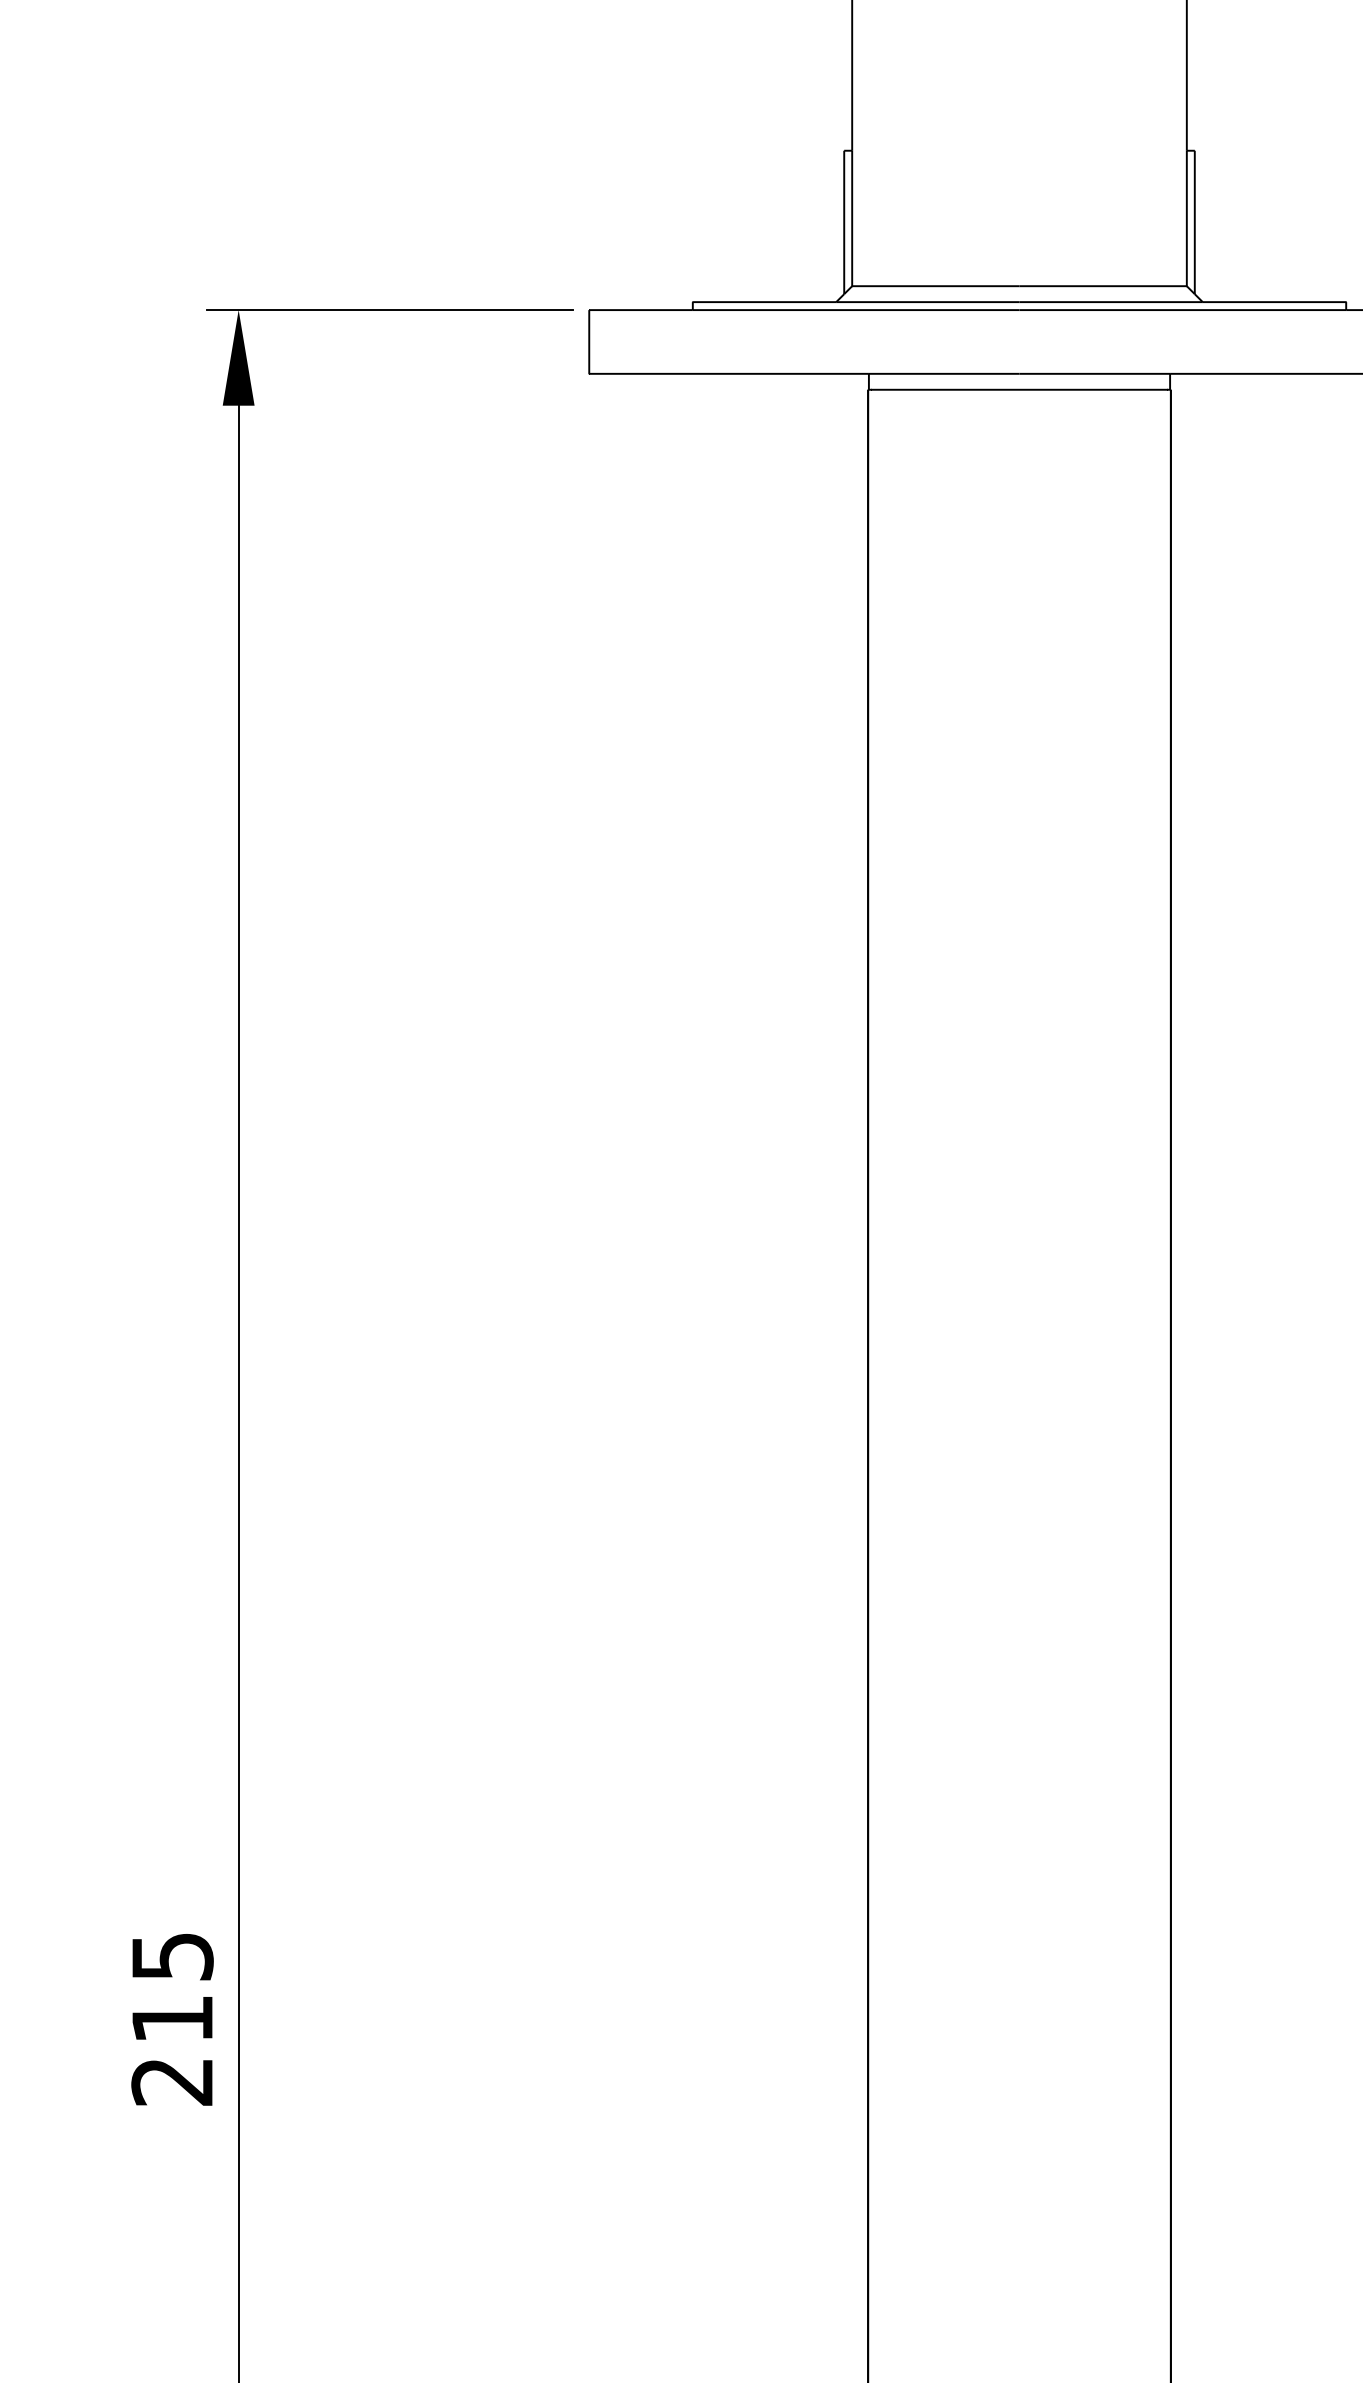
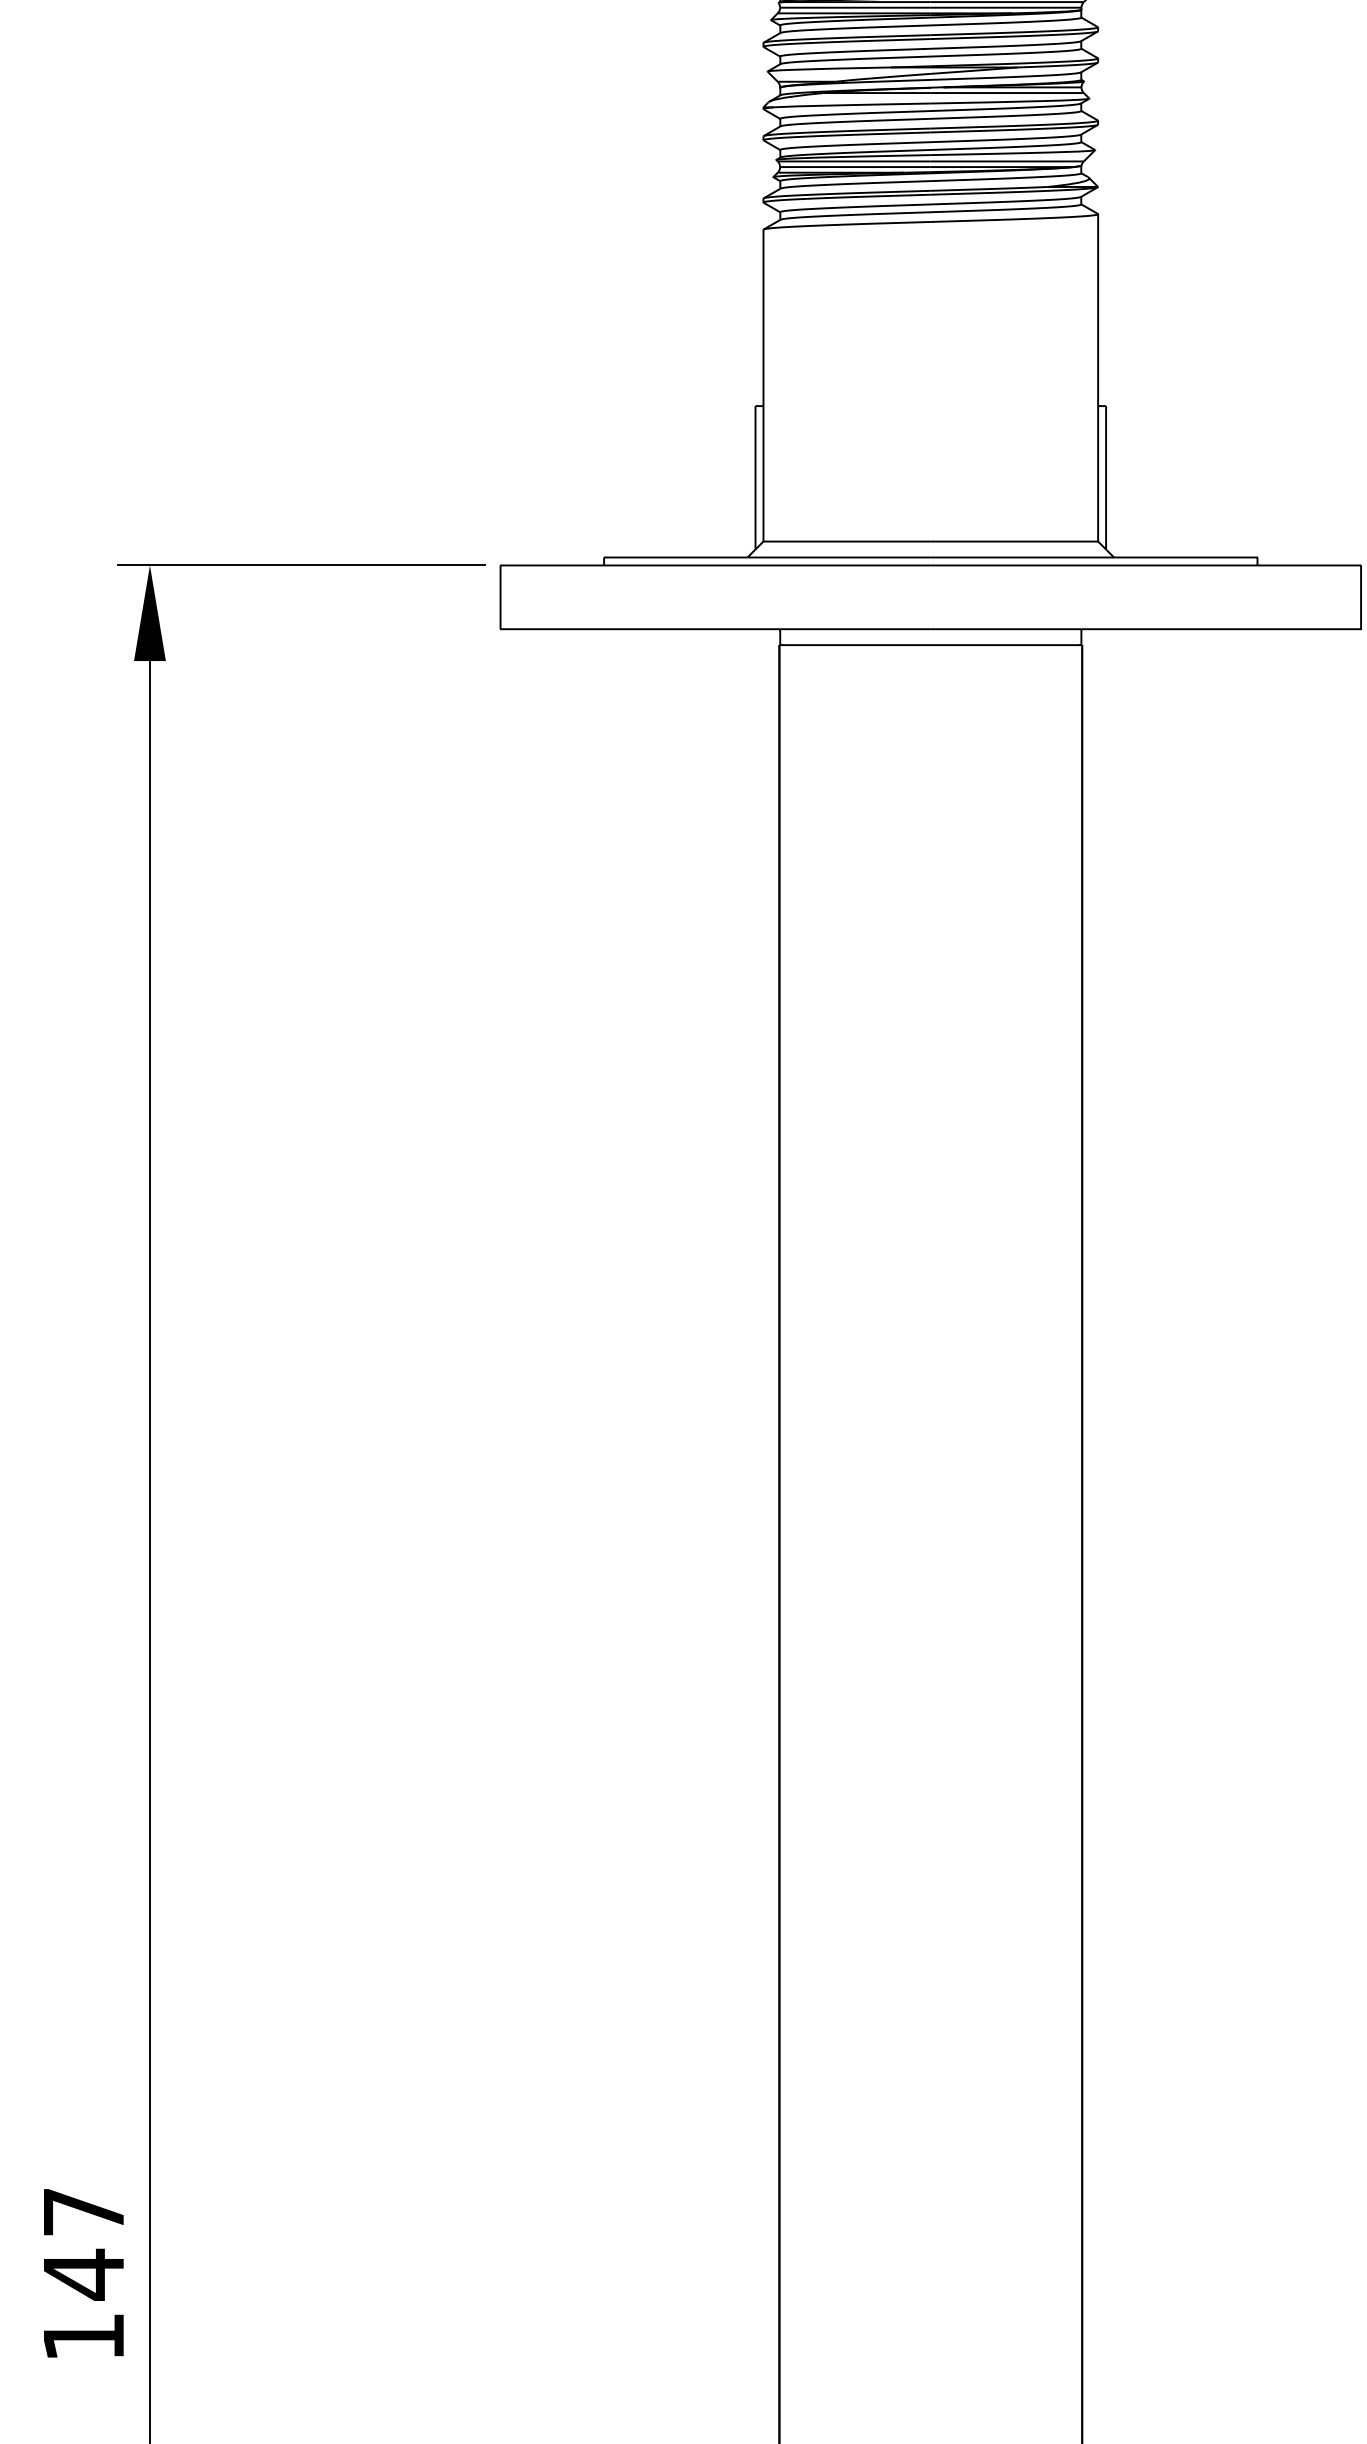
text: (172, 2020) -> (83, 2275), 215 -> 147

